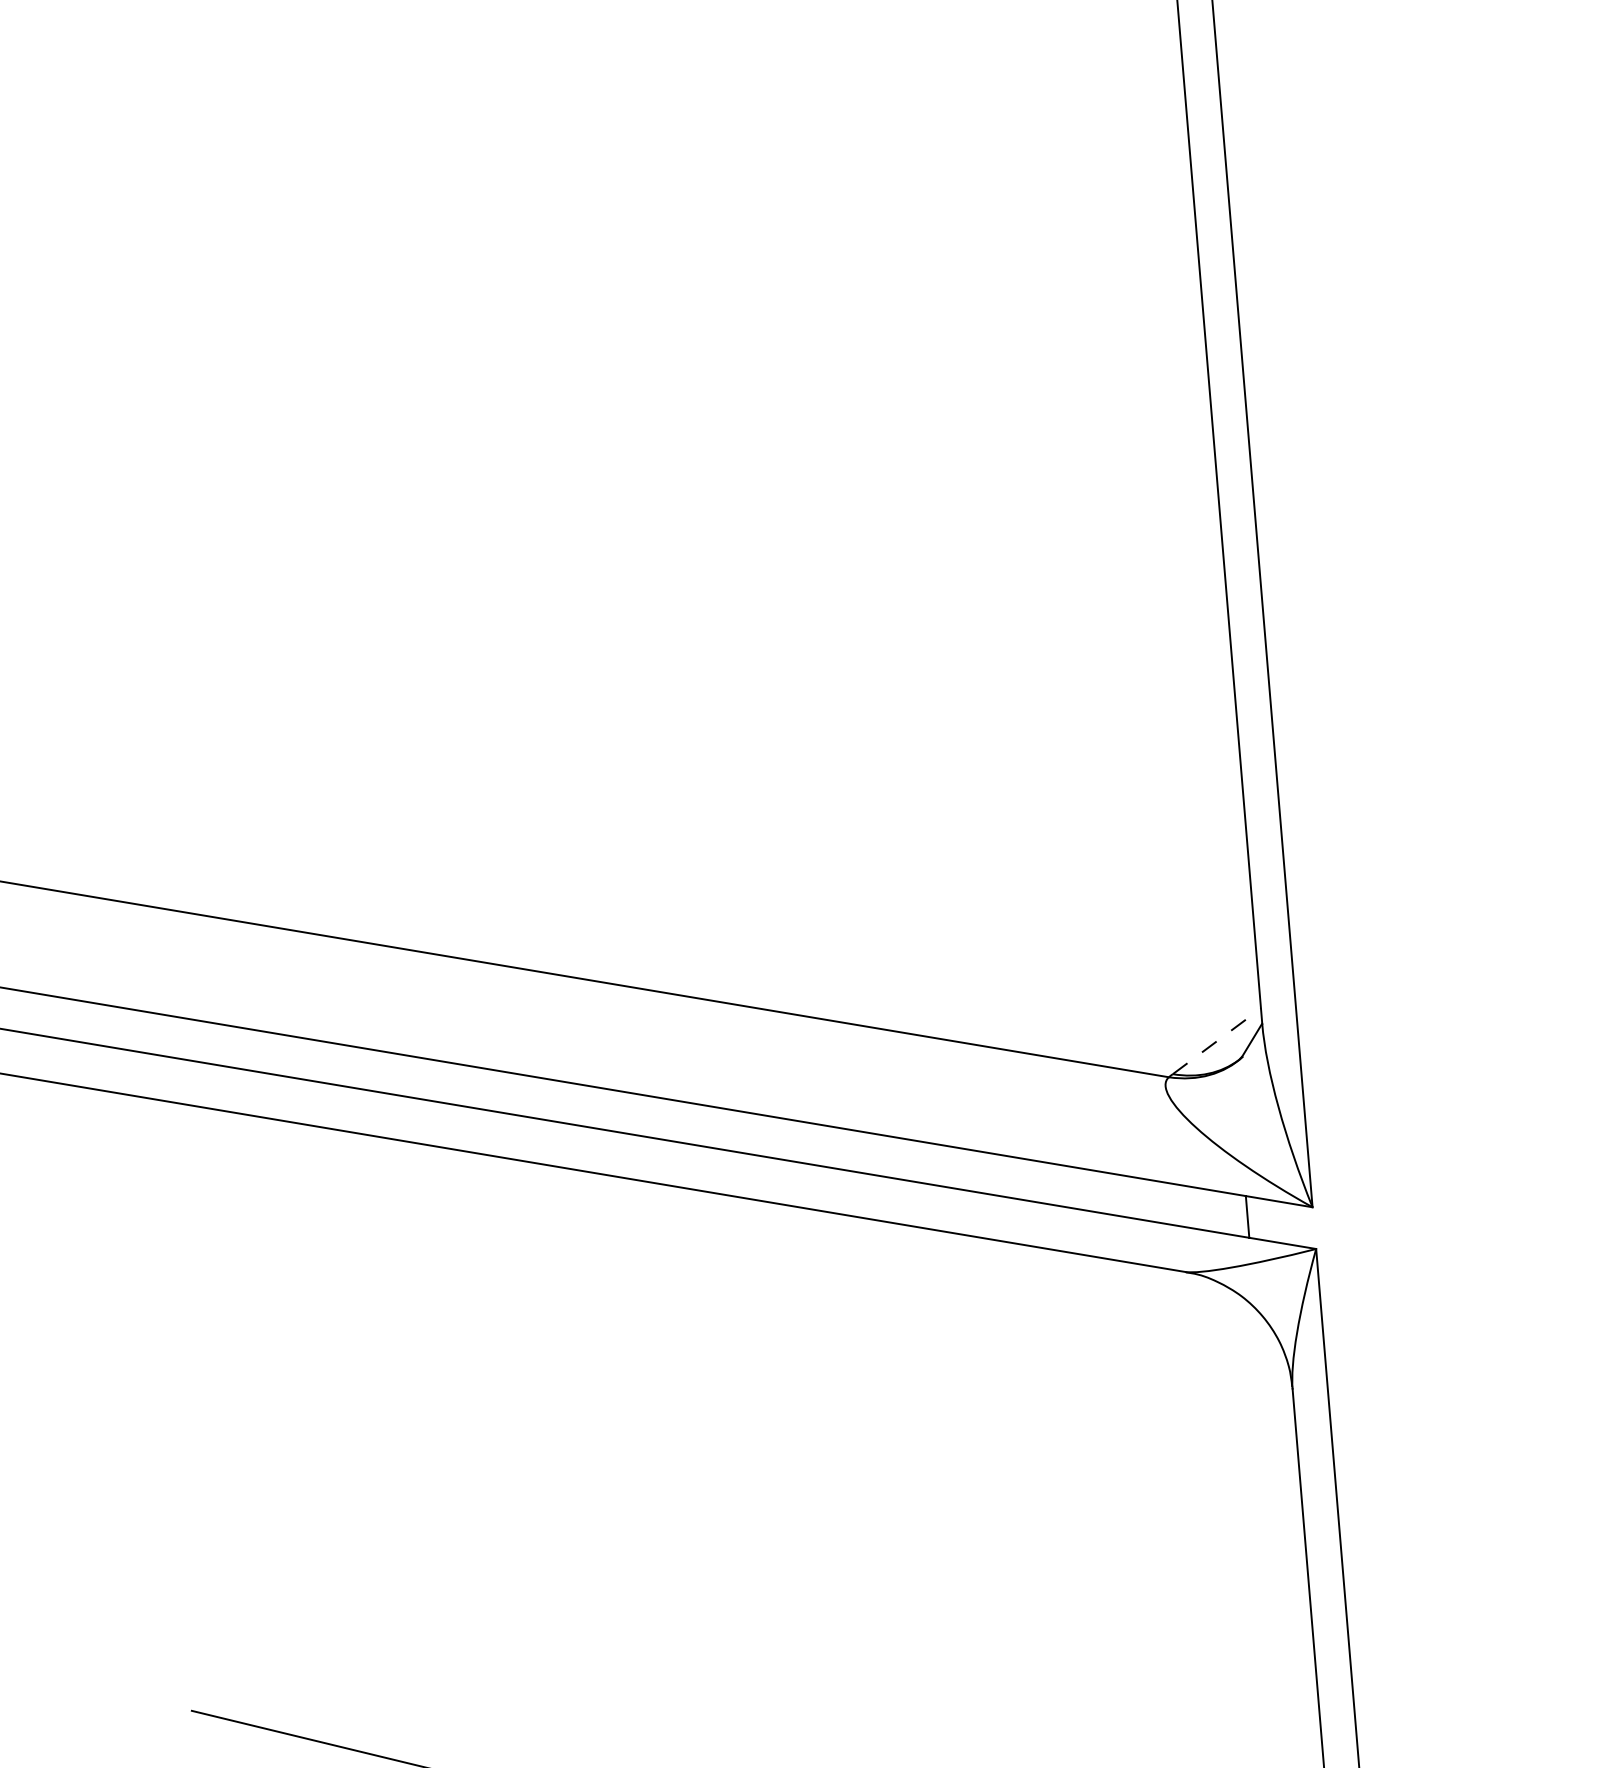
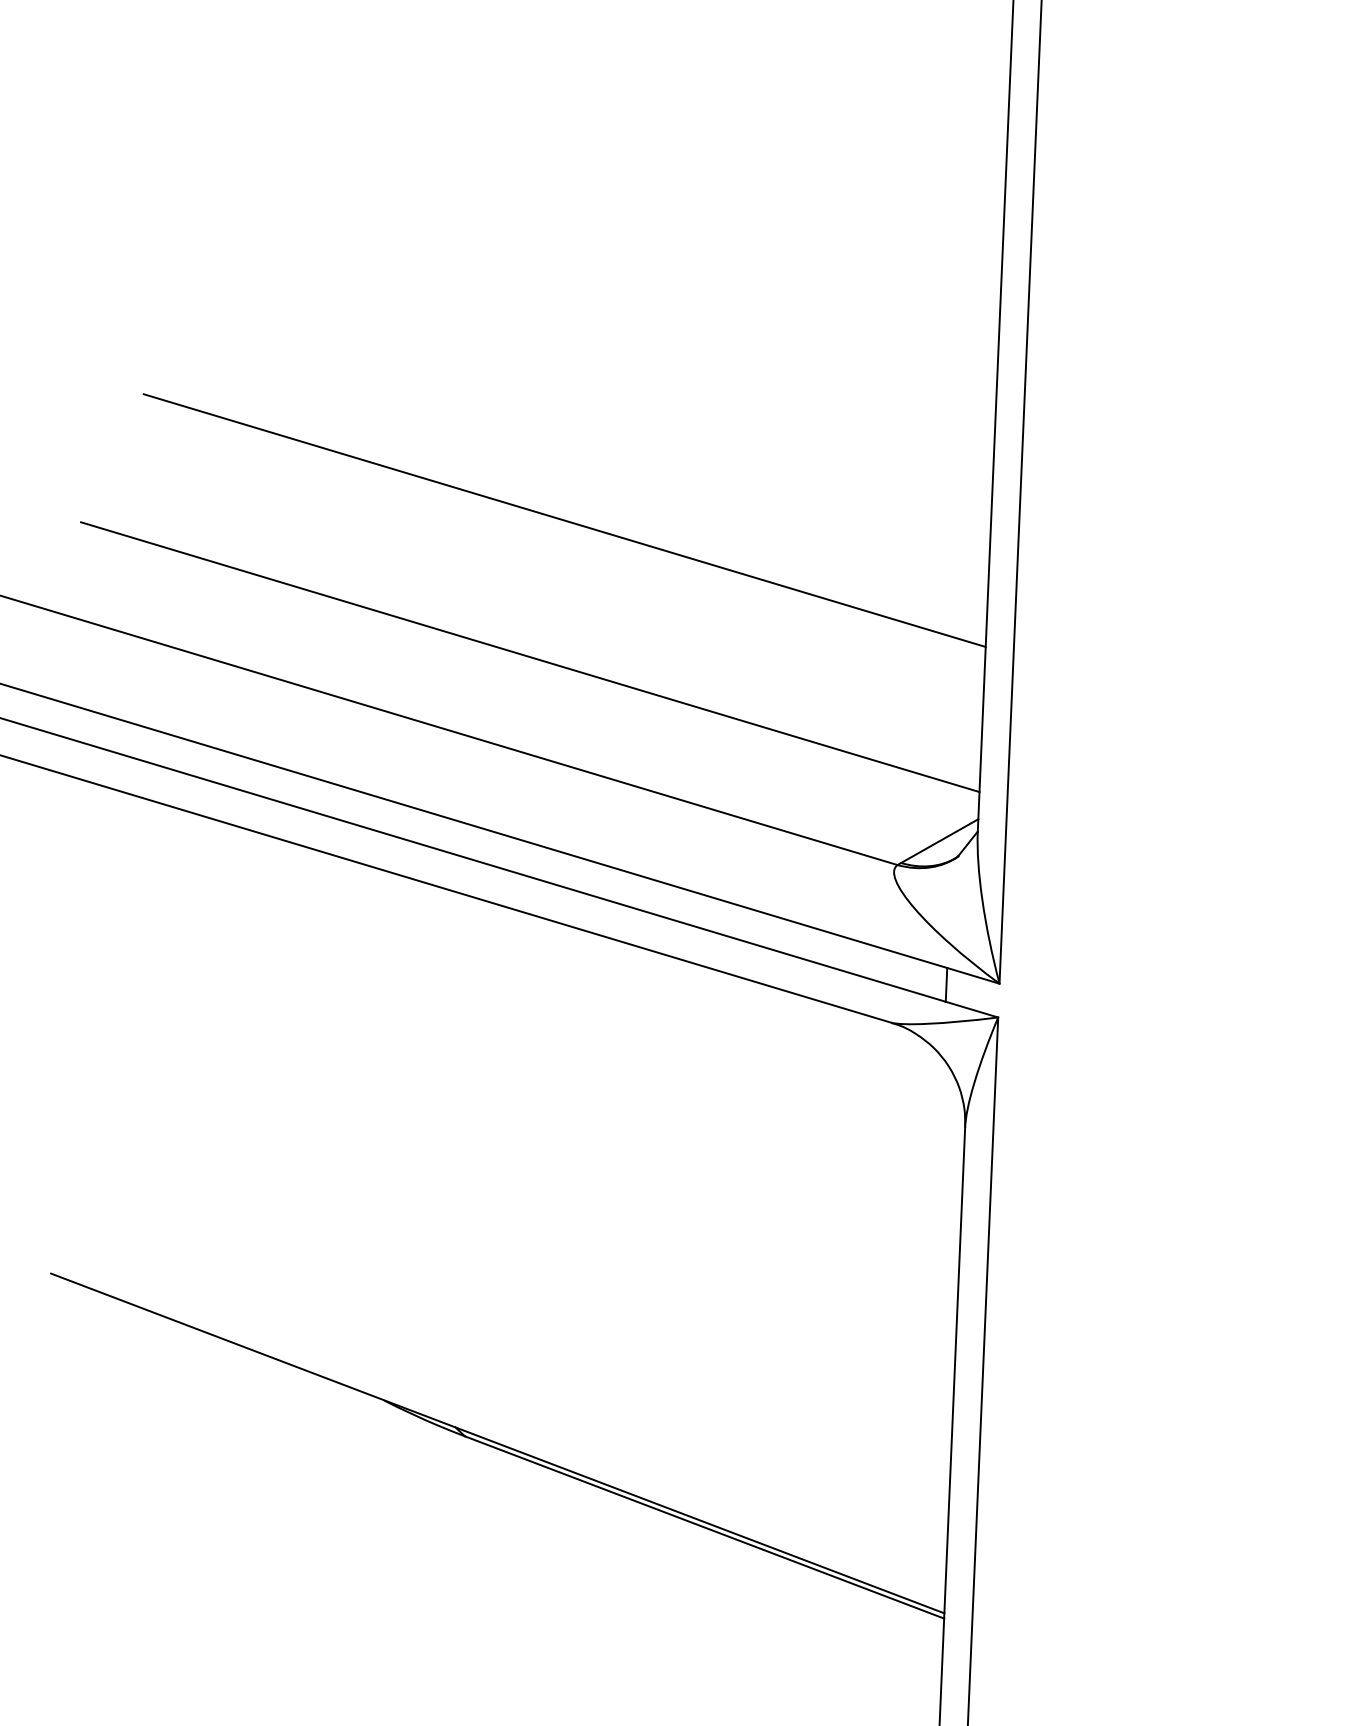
line: (705, 705) -> (564, 520), added
line: (685, 879) -> (530, 657), added
line: (1217, 1040) -> (940, 840), dashed -> solid

